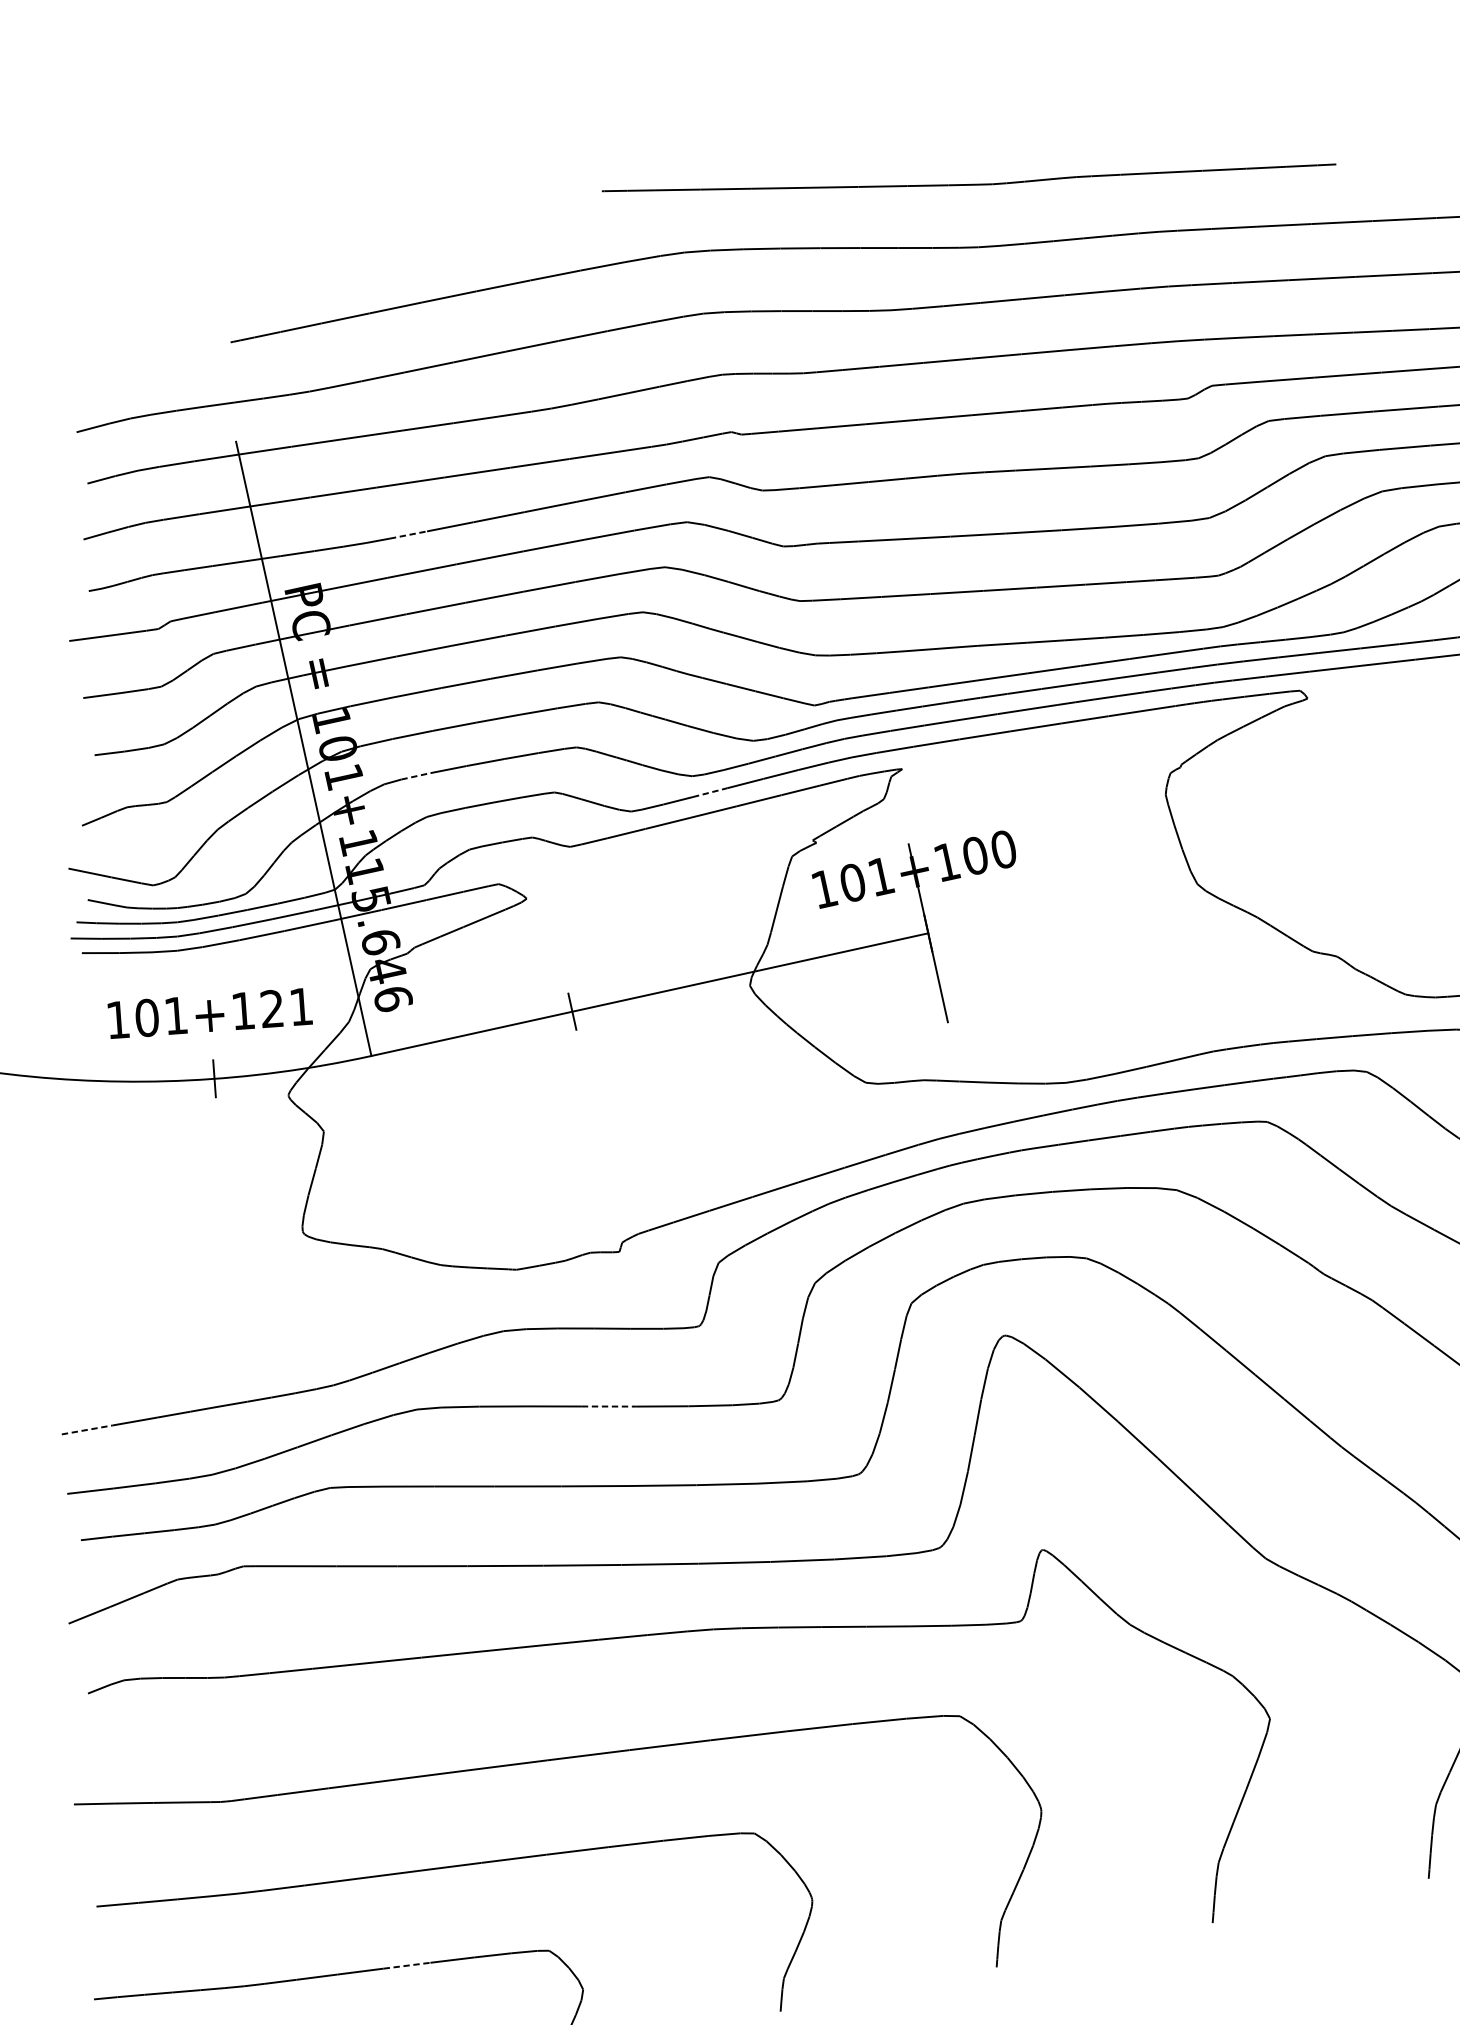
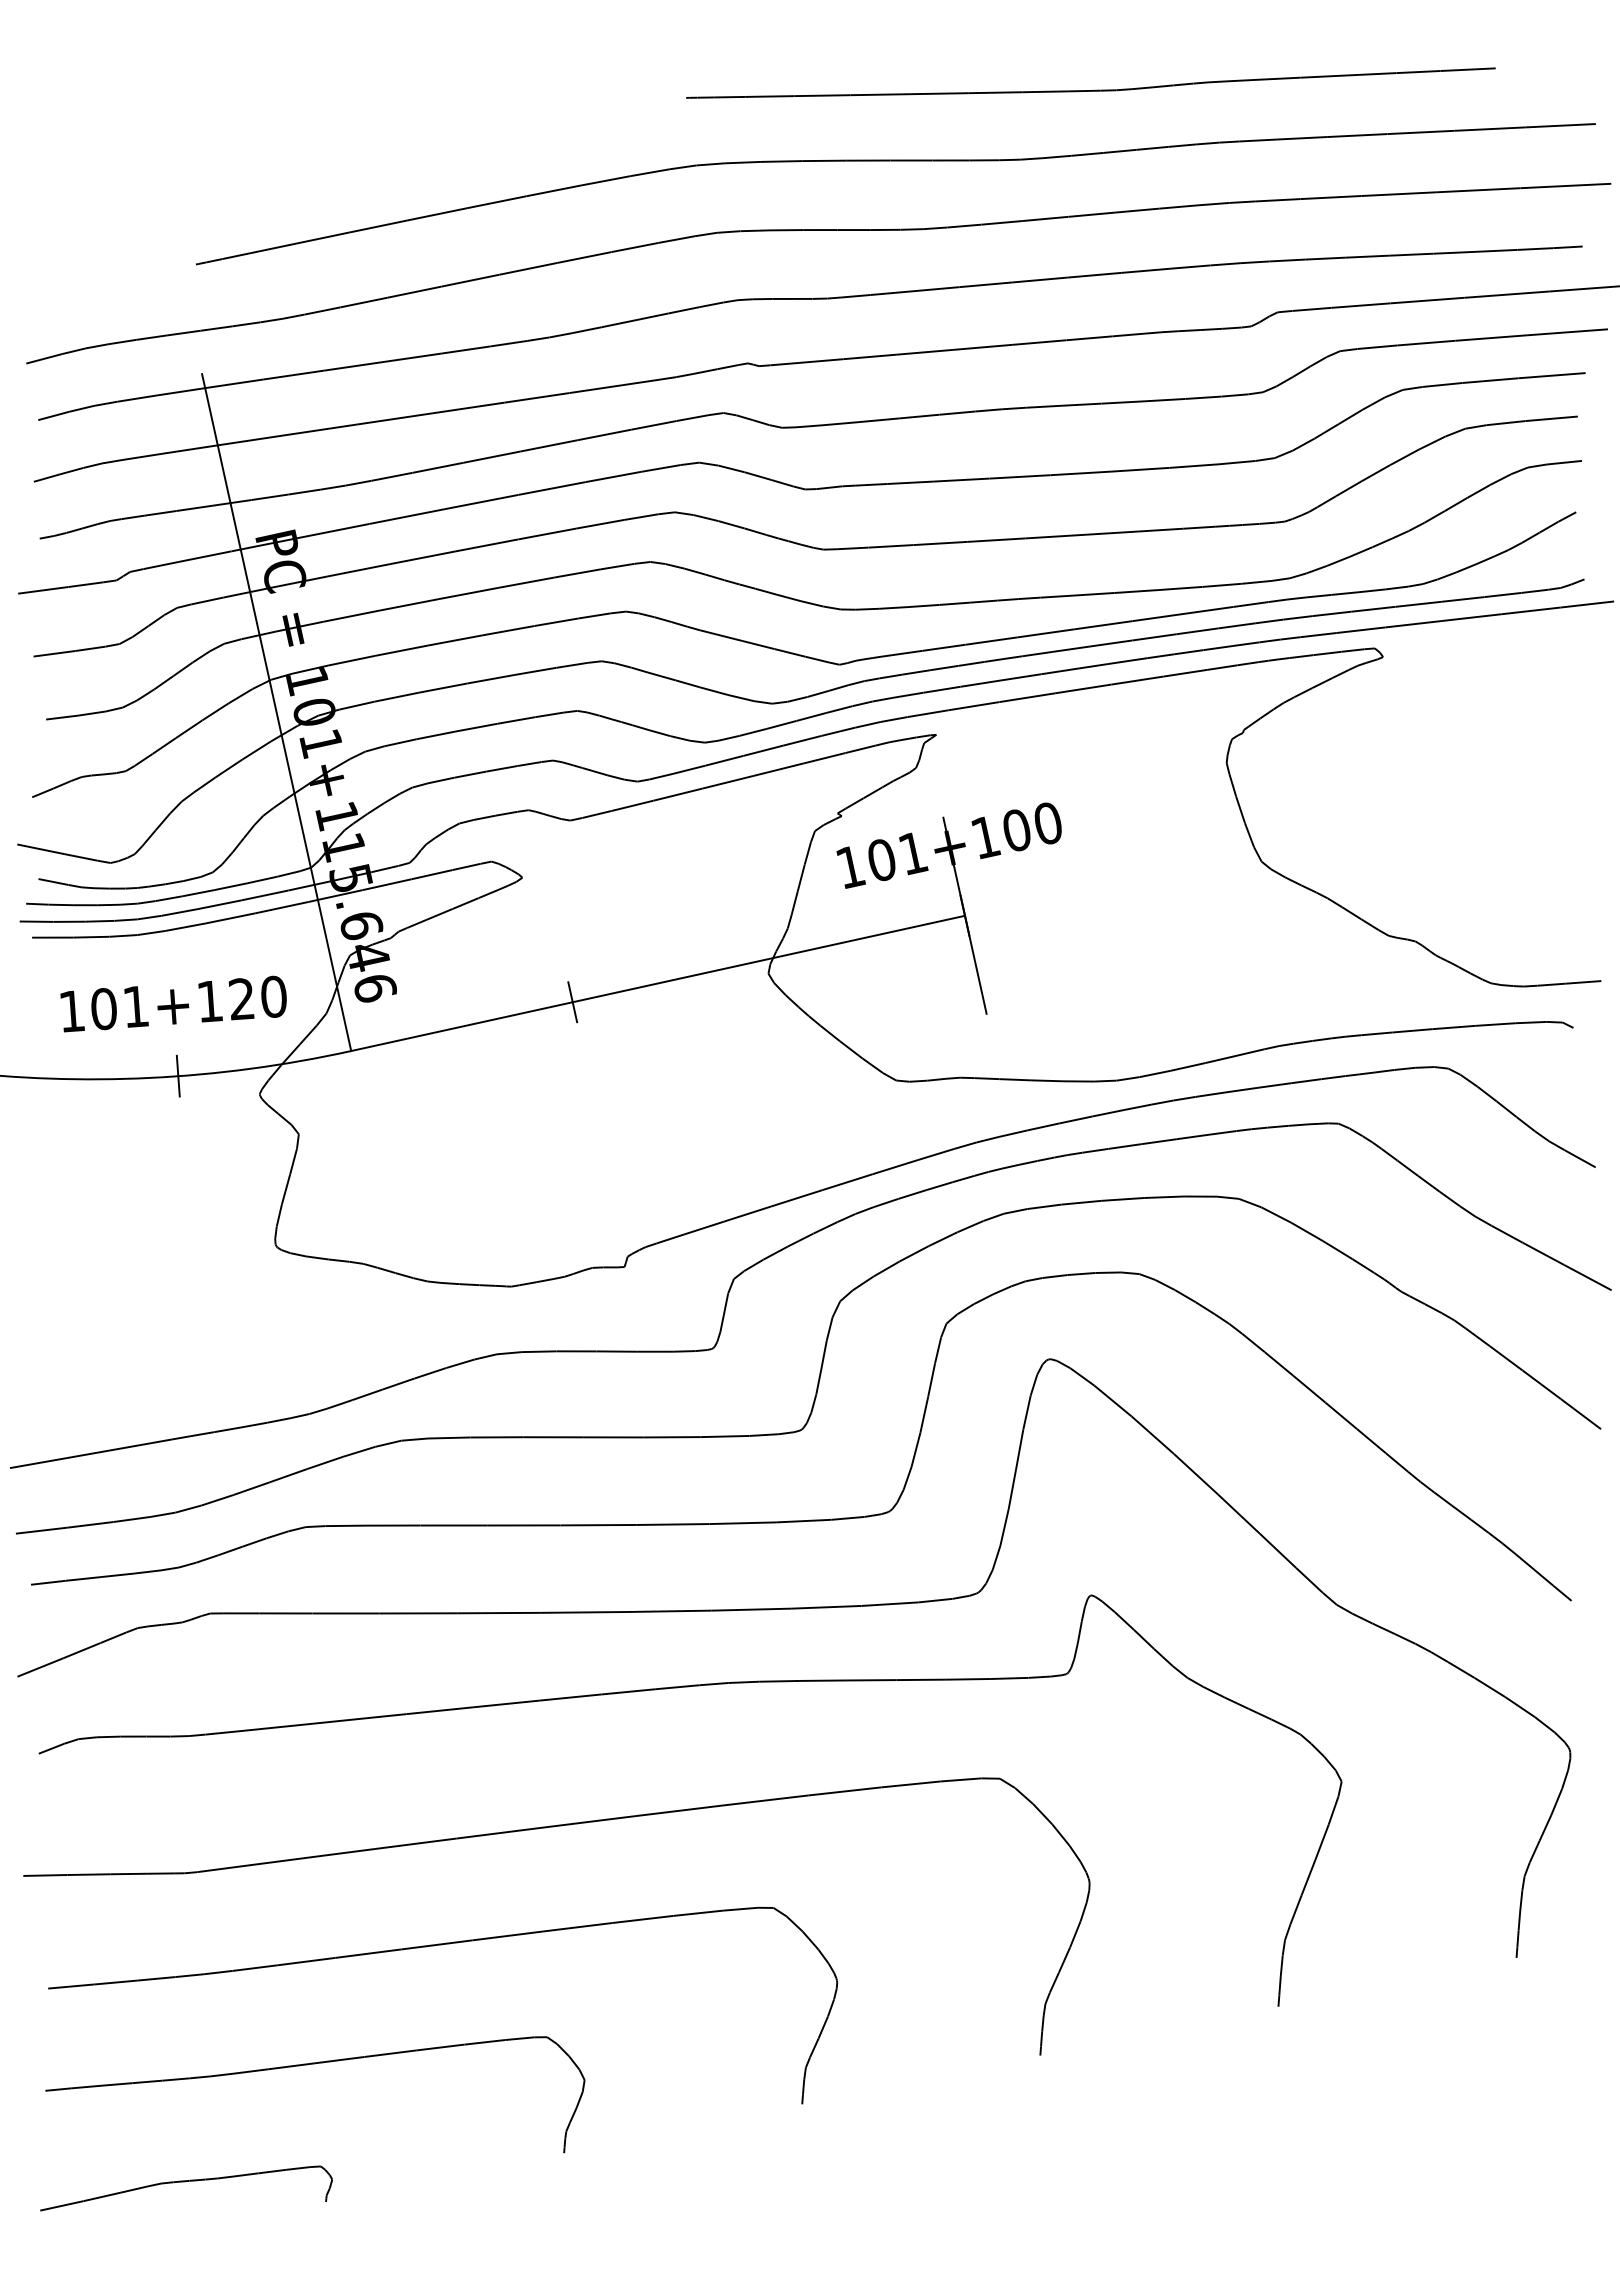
part: (968, 184) -> (1090, 90), moved
line: (408, 534) -> (392, 476), dashed -> solid
line: (416, 776) -> (400, 742), dashed -> solid
line: (710, 792) -> (724, 760), dashed -> solid
text: (300, 1006) -> (273, 996), 101+121 -> 101+120
line: (609, 1406) -> (613, 1437), dashed -> solid
line: (87, 1430) -> (38, 1463), dashed -> solid
line: (407, 1965) -> (390, 2053), dashed -> solid

